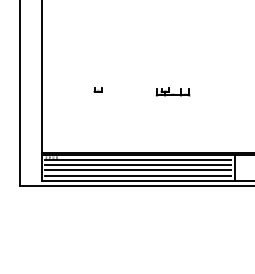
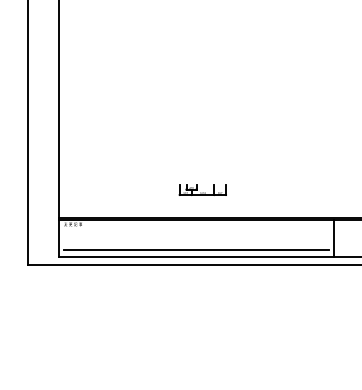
part: (98, 89) -> (139, 127), removed
part: (172, 91) -> (202, 189), moved
line: (137, 159) -> (195, 227), removed
line: (137, 165) -> (195, 235), removed
line: (137, 170) -> (195, 242), removed

